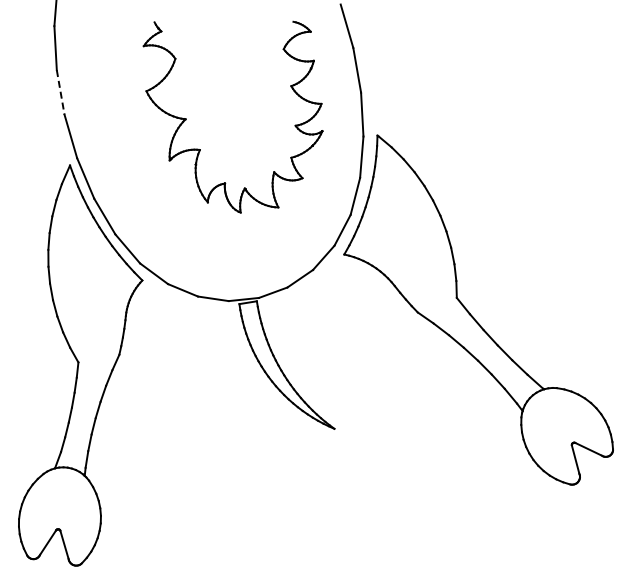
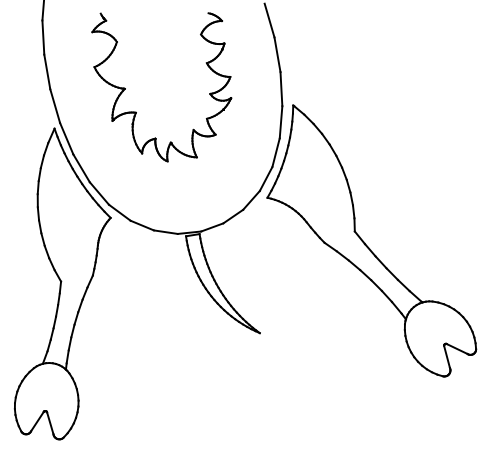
line: (60, 92) -> (47, 72), dashed -> solid
part: (200, 149) -> (136, 112), moved

